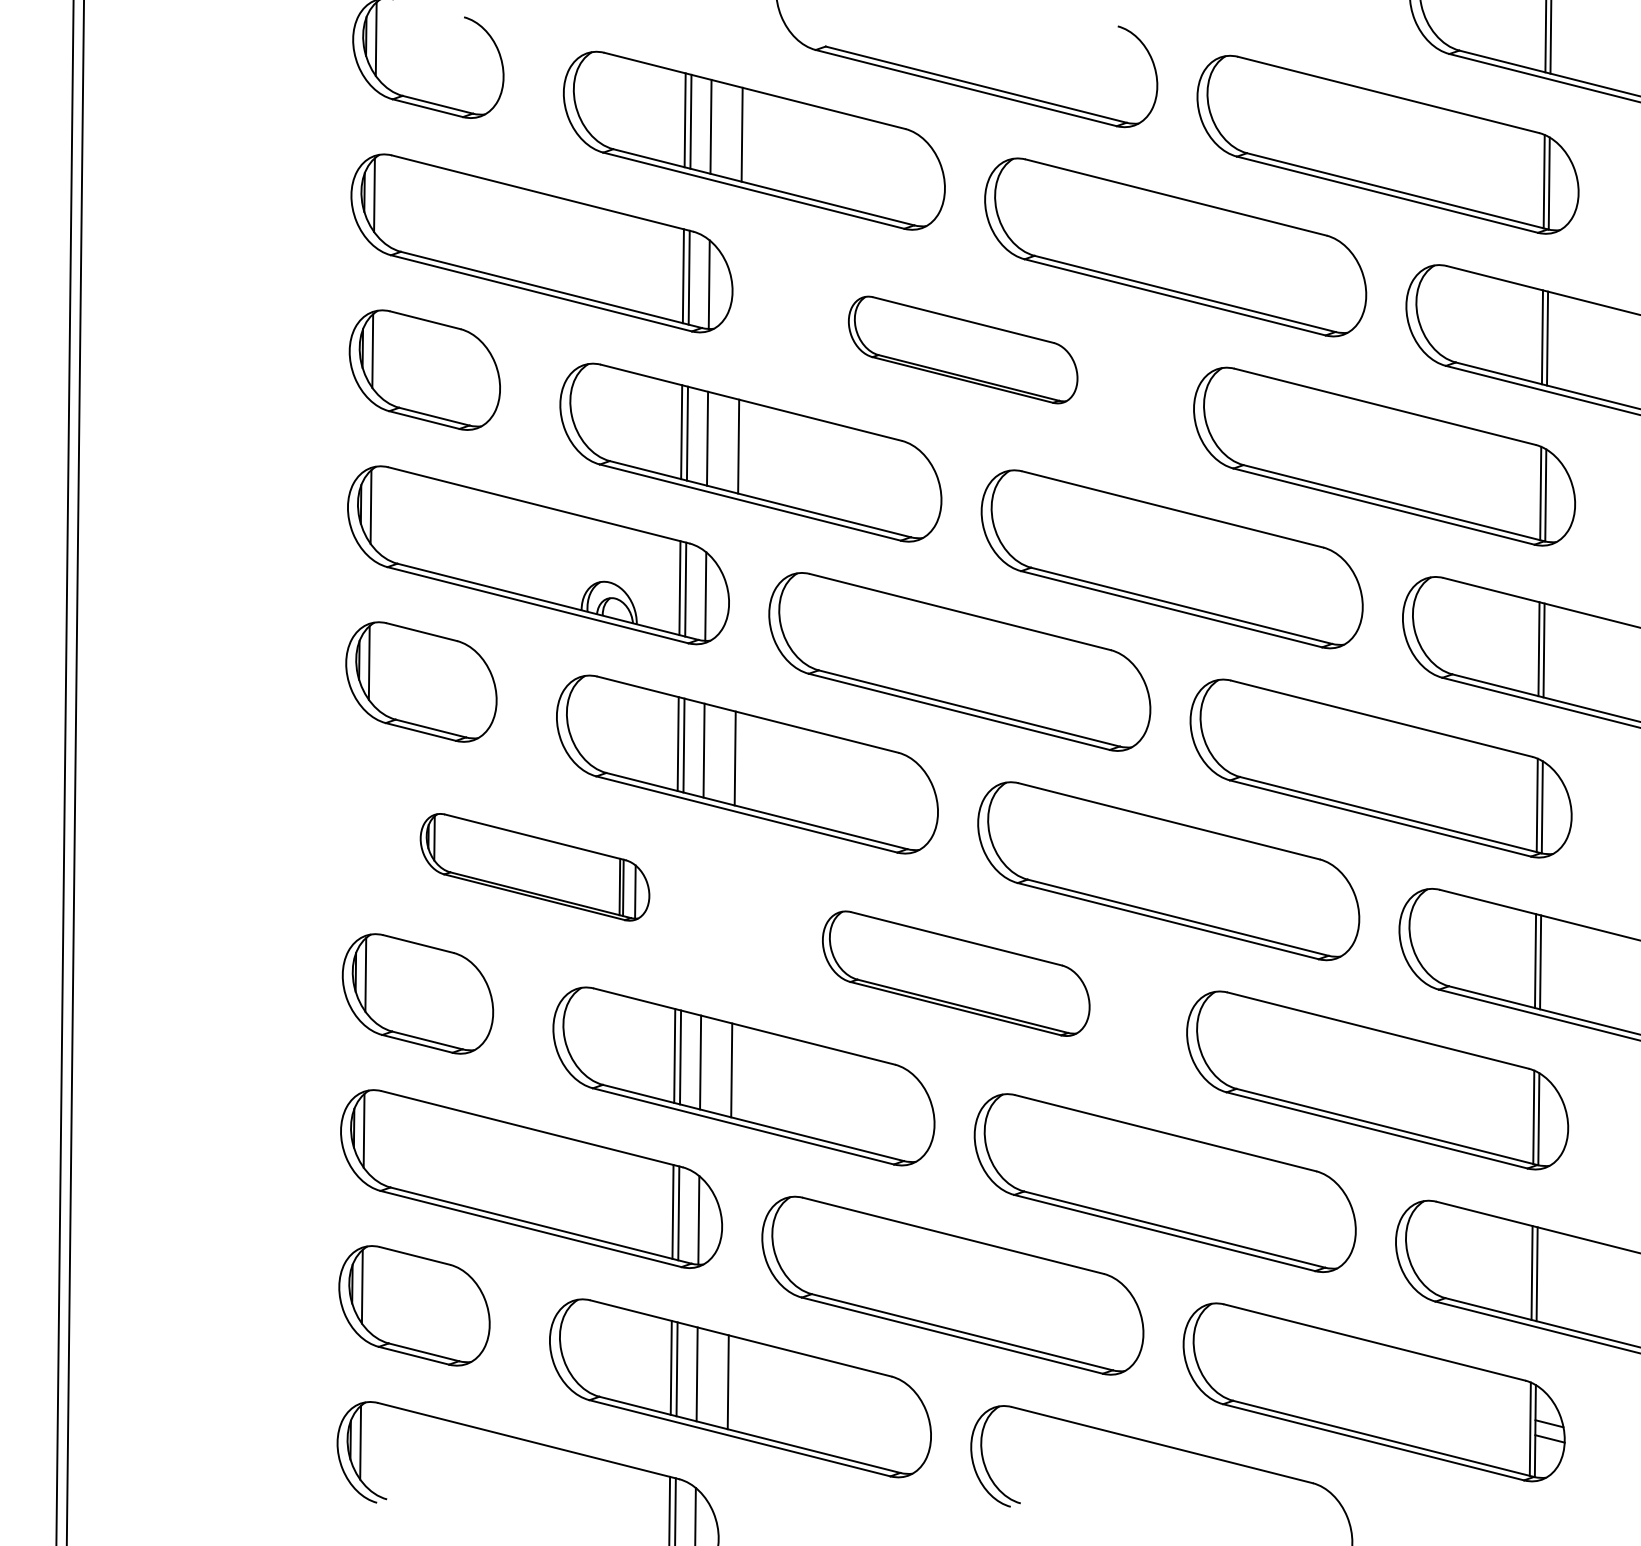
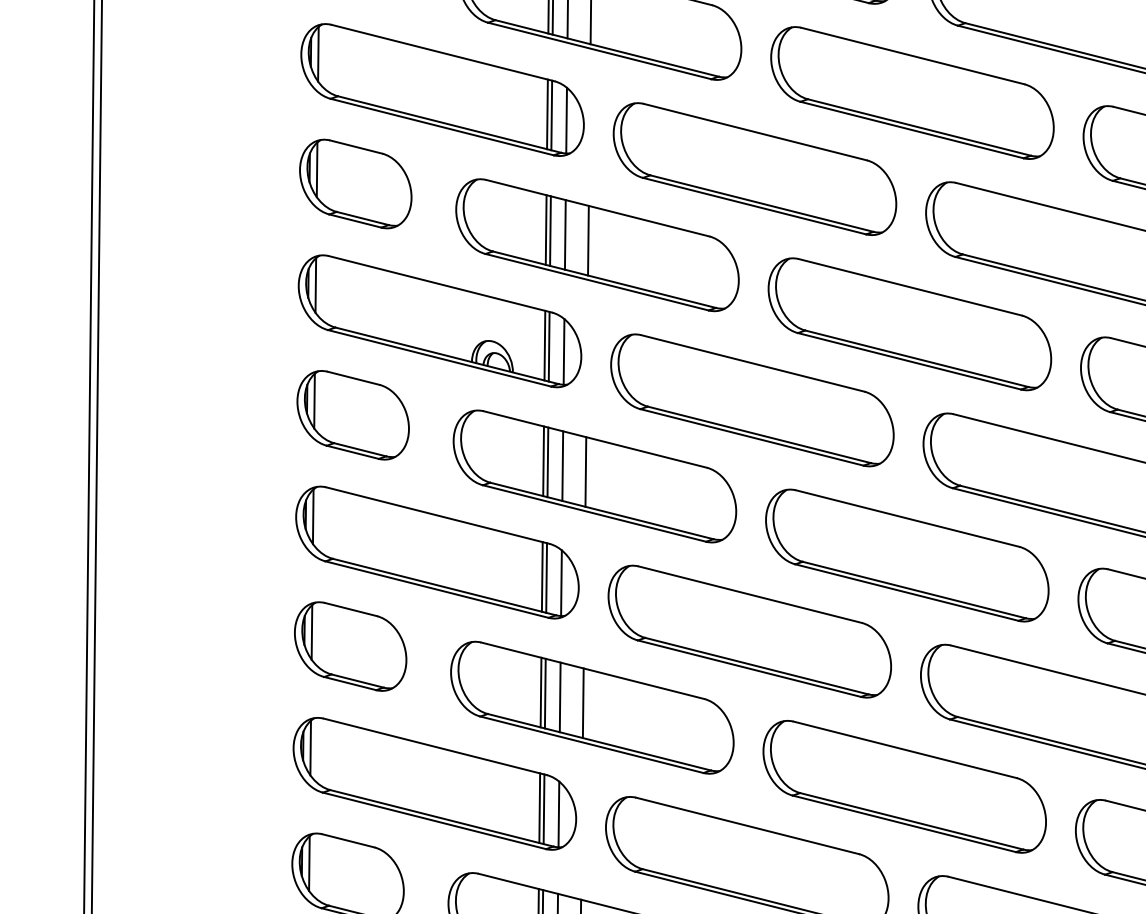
part: (962, 349) -> (754, 168), size x1.67
part: (534, 867) -> (437, 552), size x1.67
part: (955, 973) -> (749, 631), size x1.43

